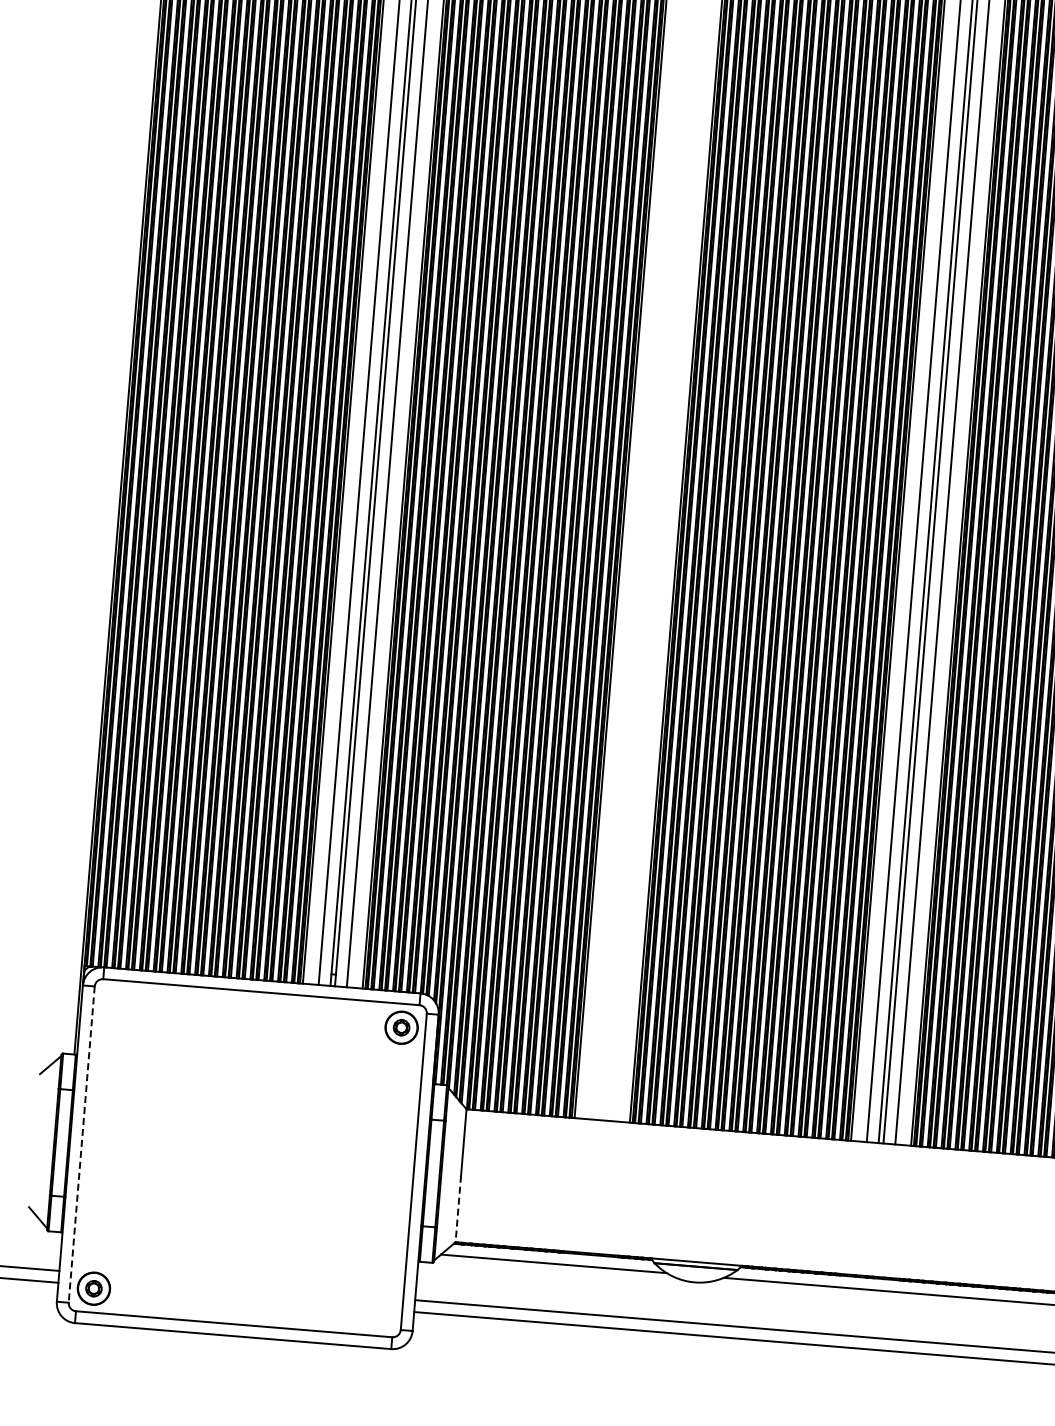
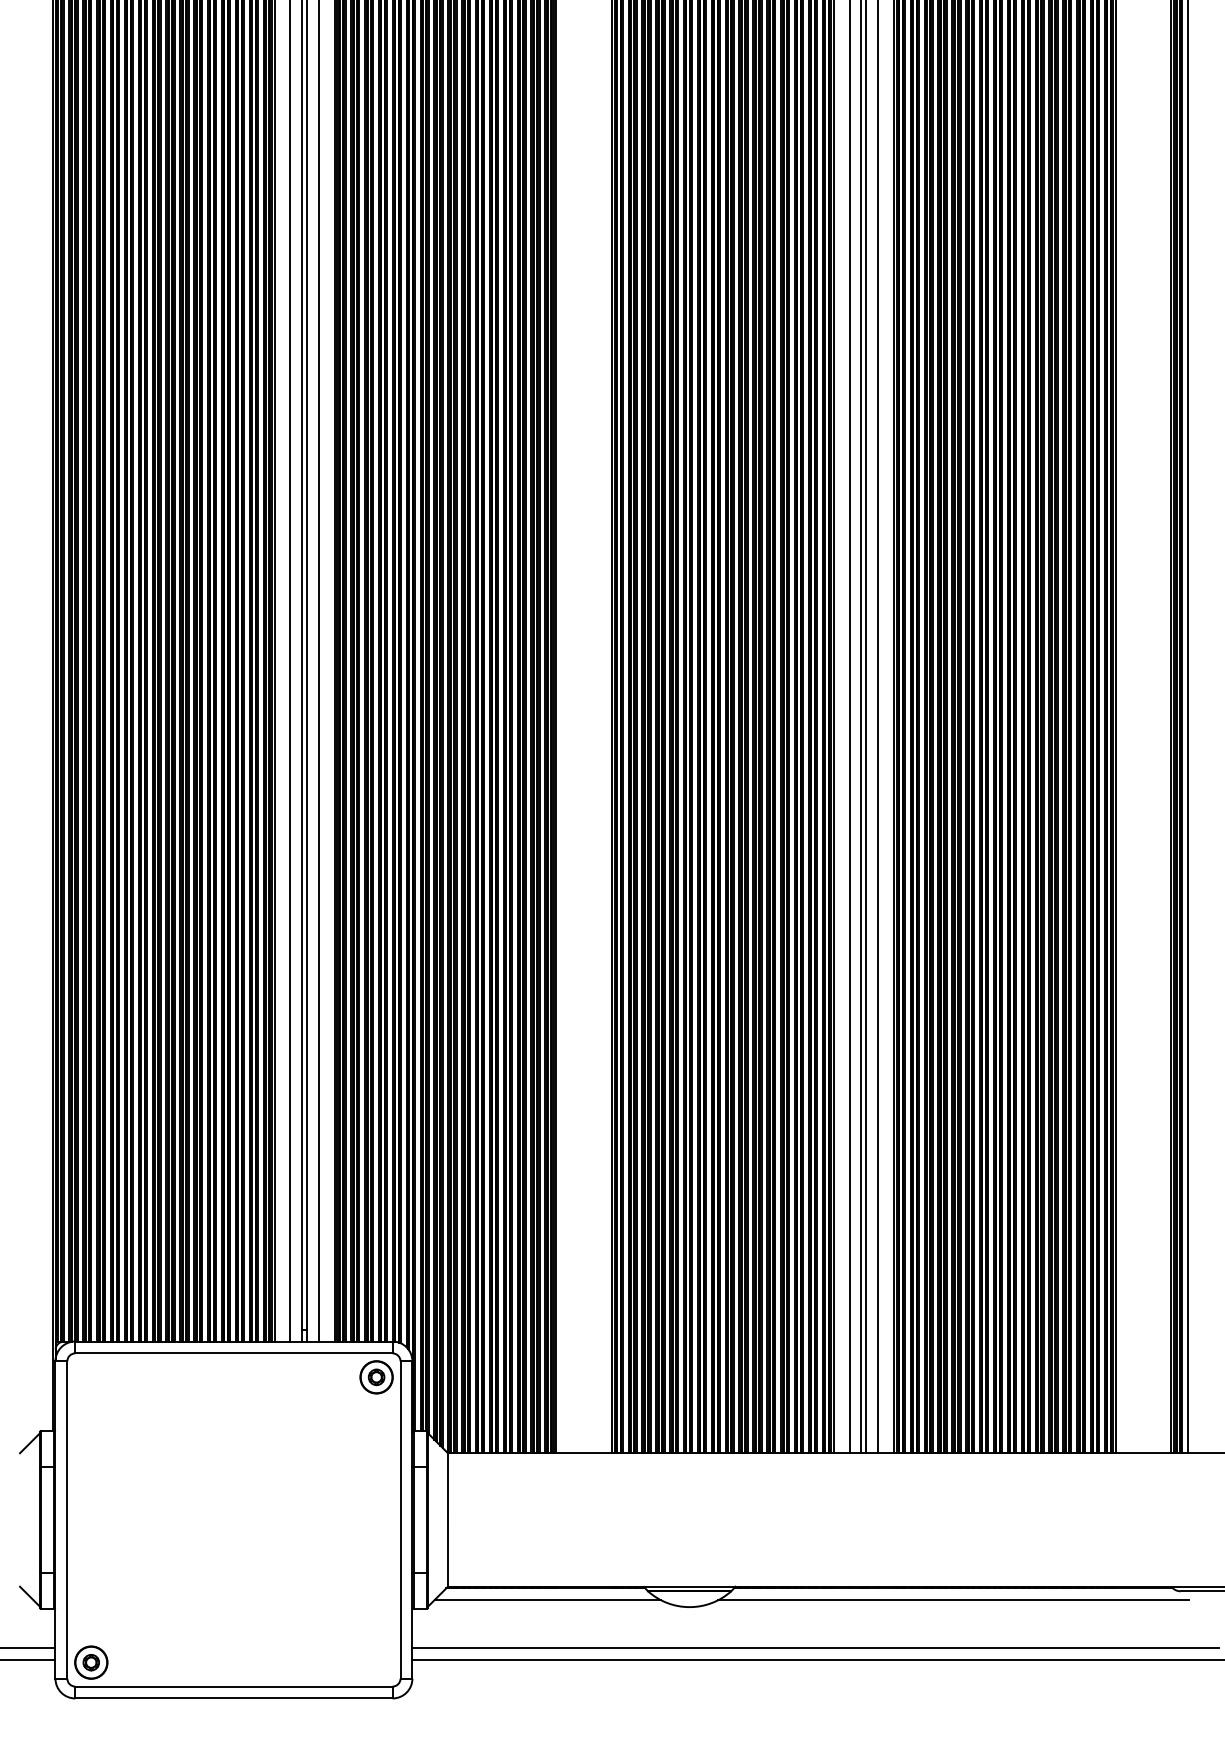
line: (81, 1144) -> (67, 1519), dashed -> solid
line: (457, 1209) -> (447, 1553), dashed -> solid

